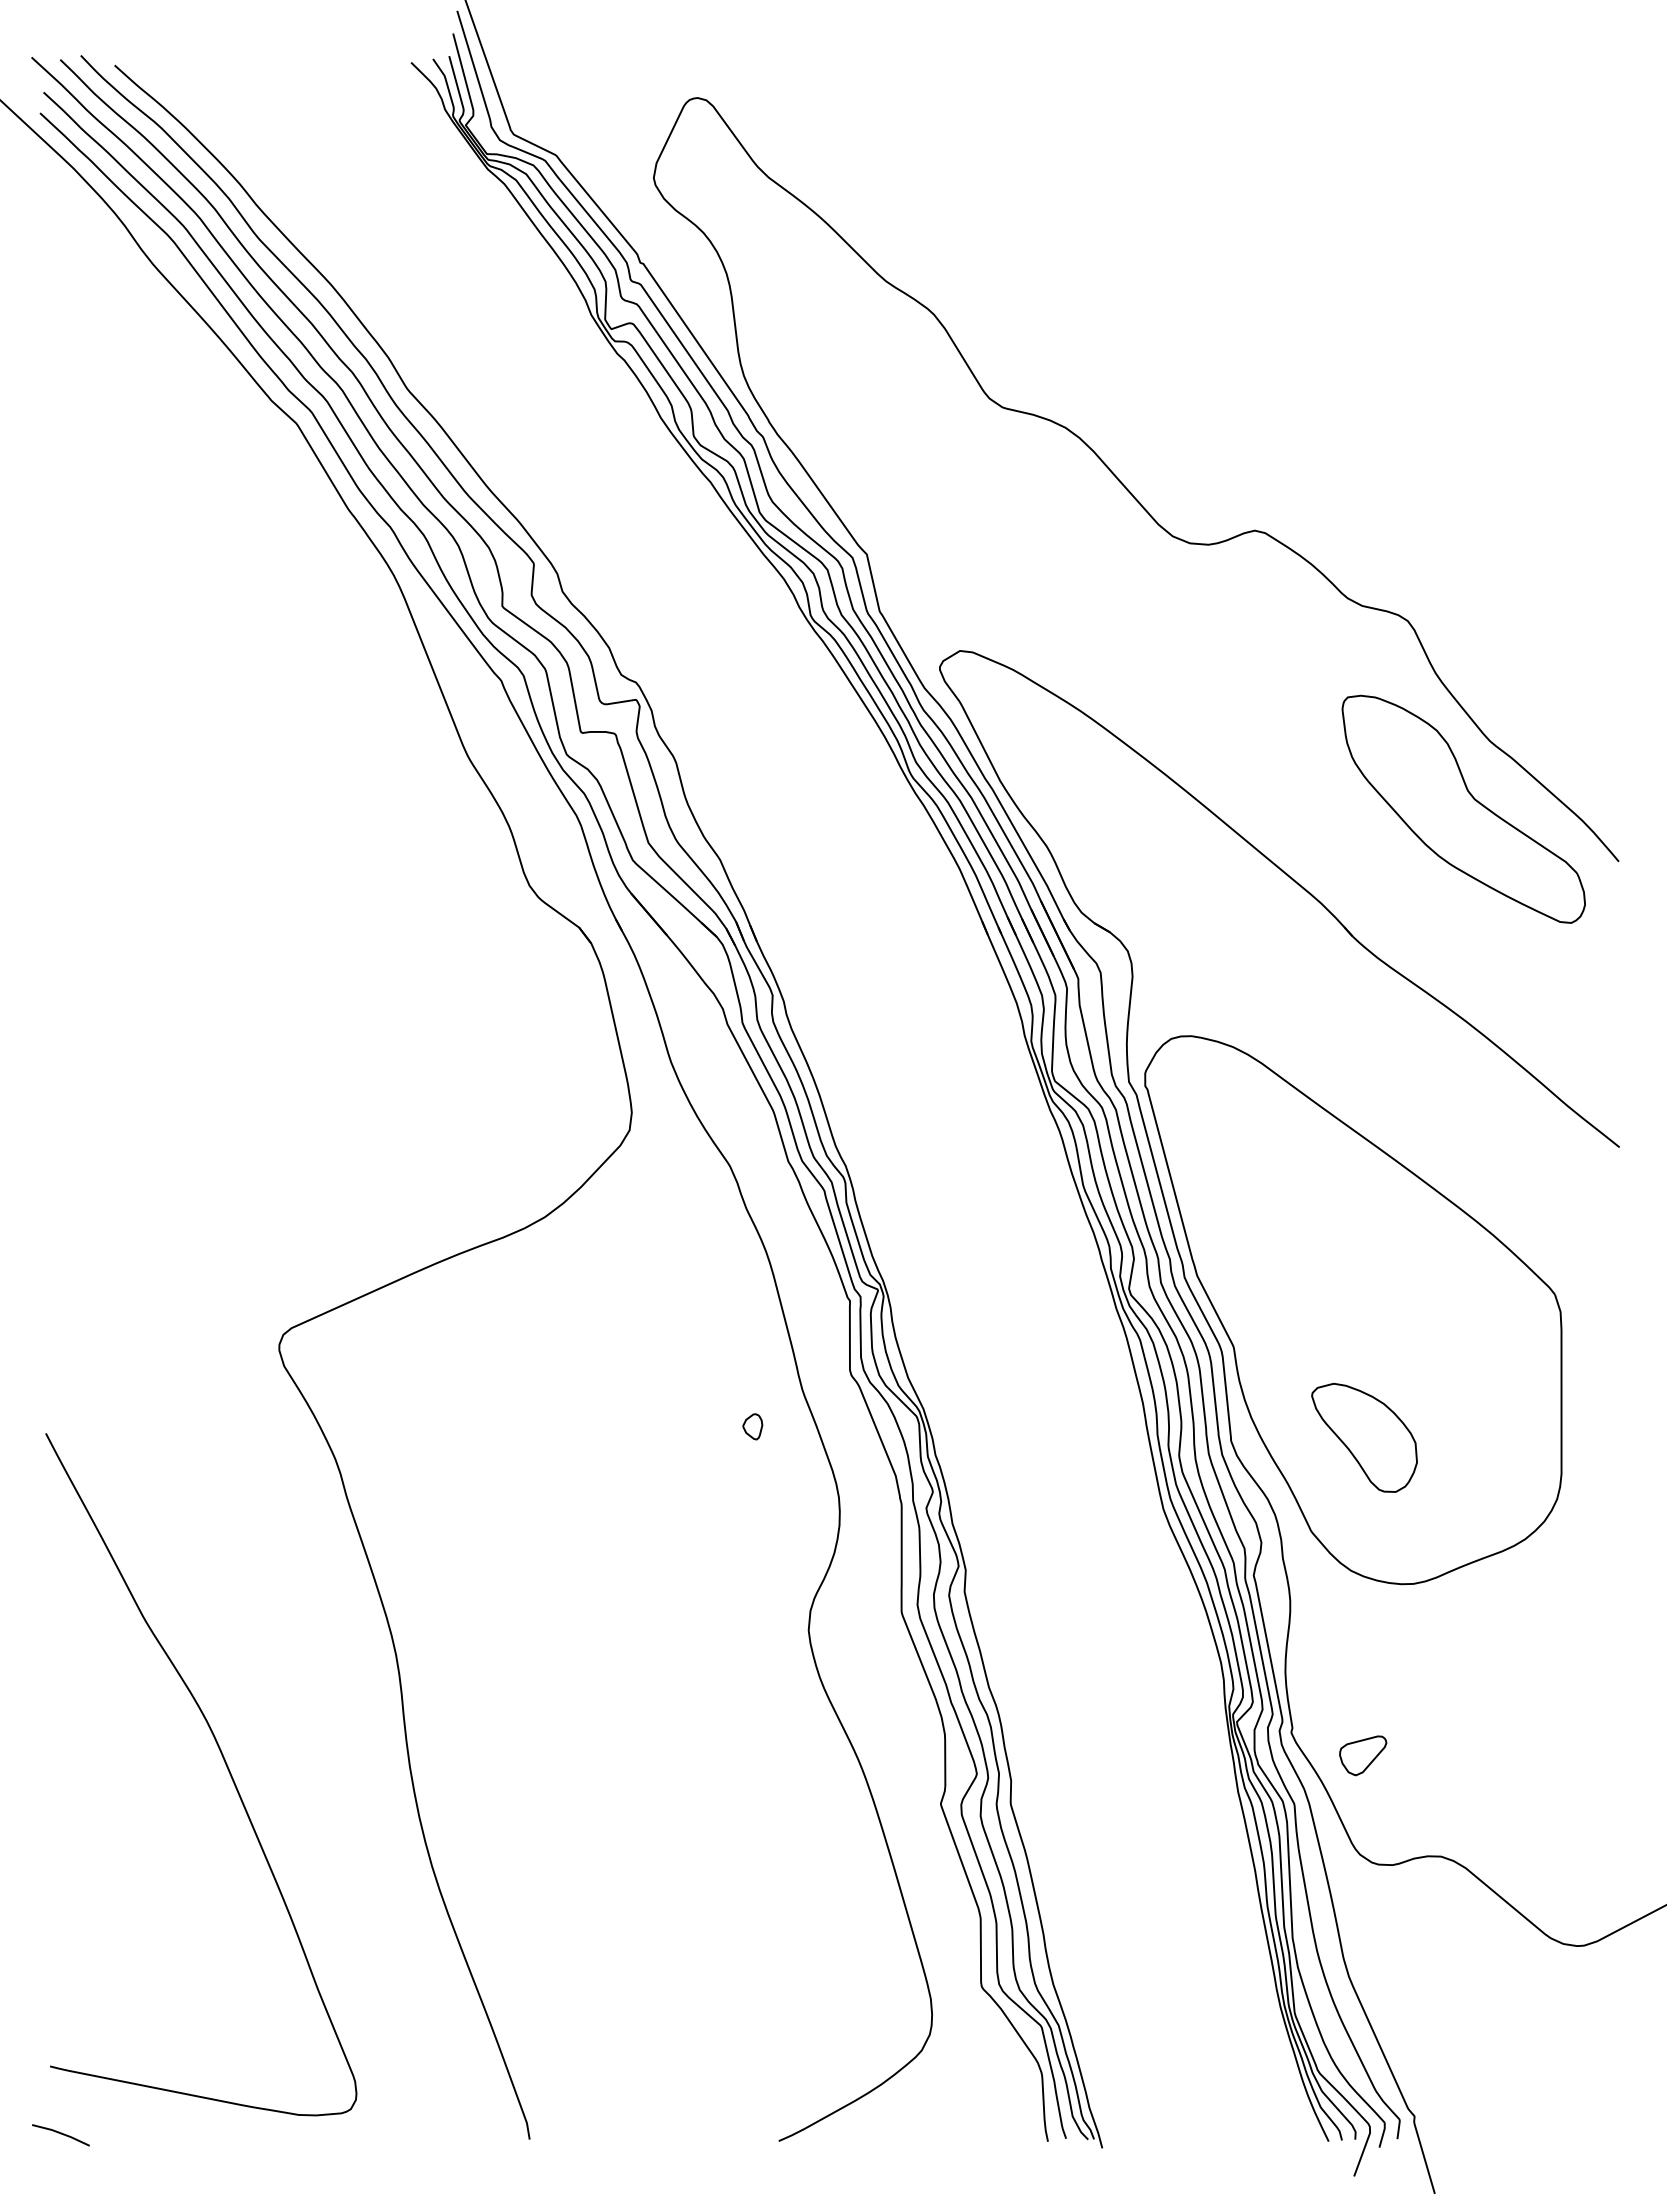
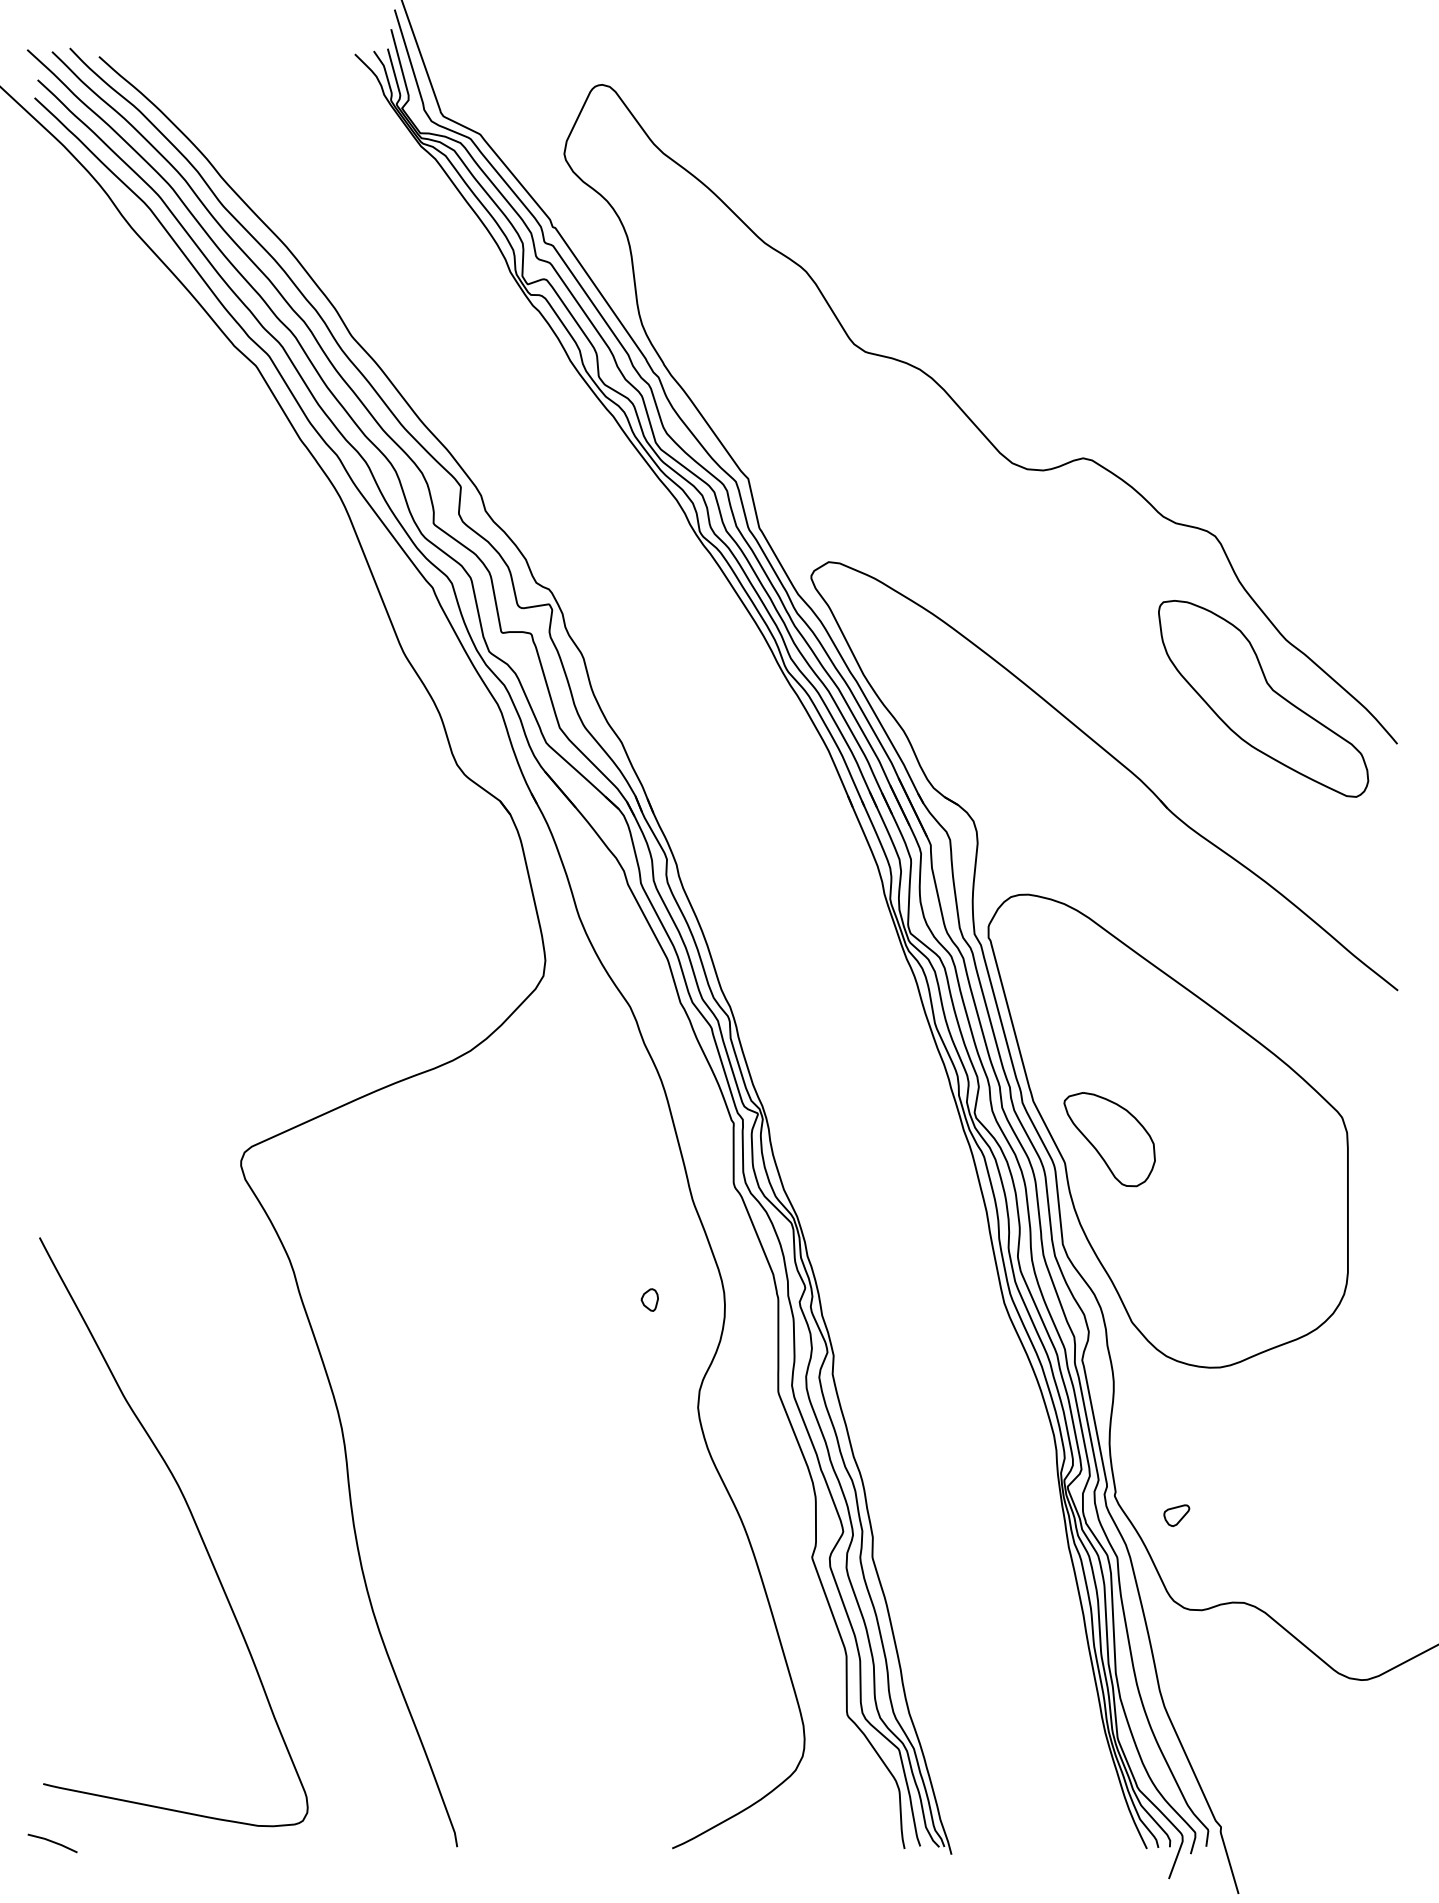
part: (752, 1426) -> (649, 1299), moved
part: (1364, 1437) -> (1109, 1139), moved
part: (1363, 1755) -> (1176, 1515), size x0.62

